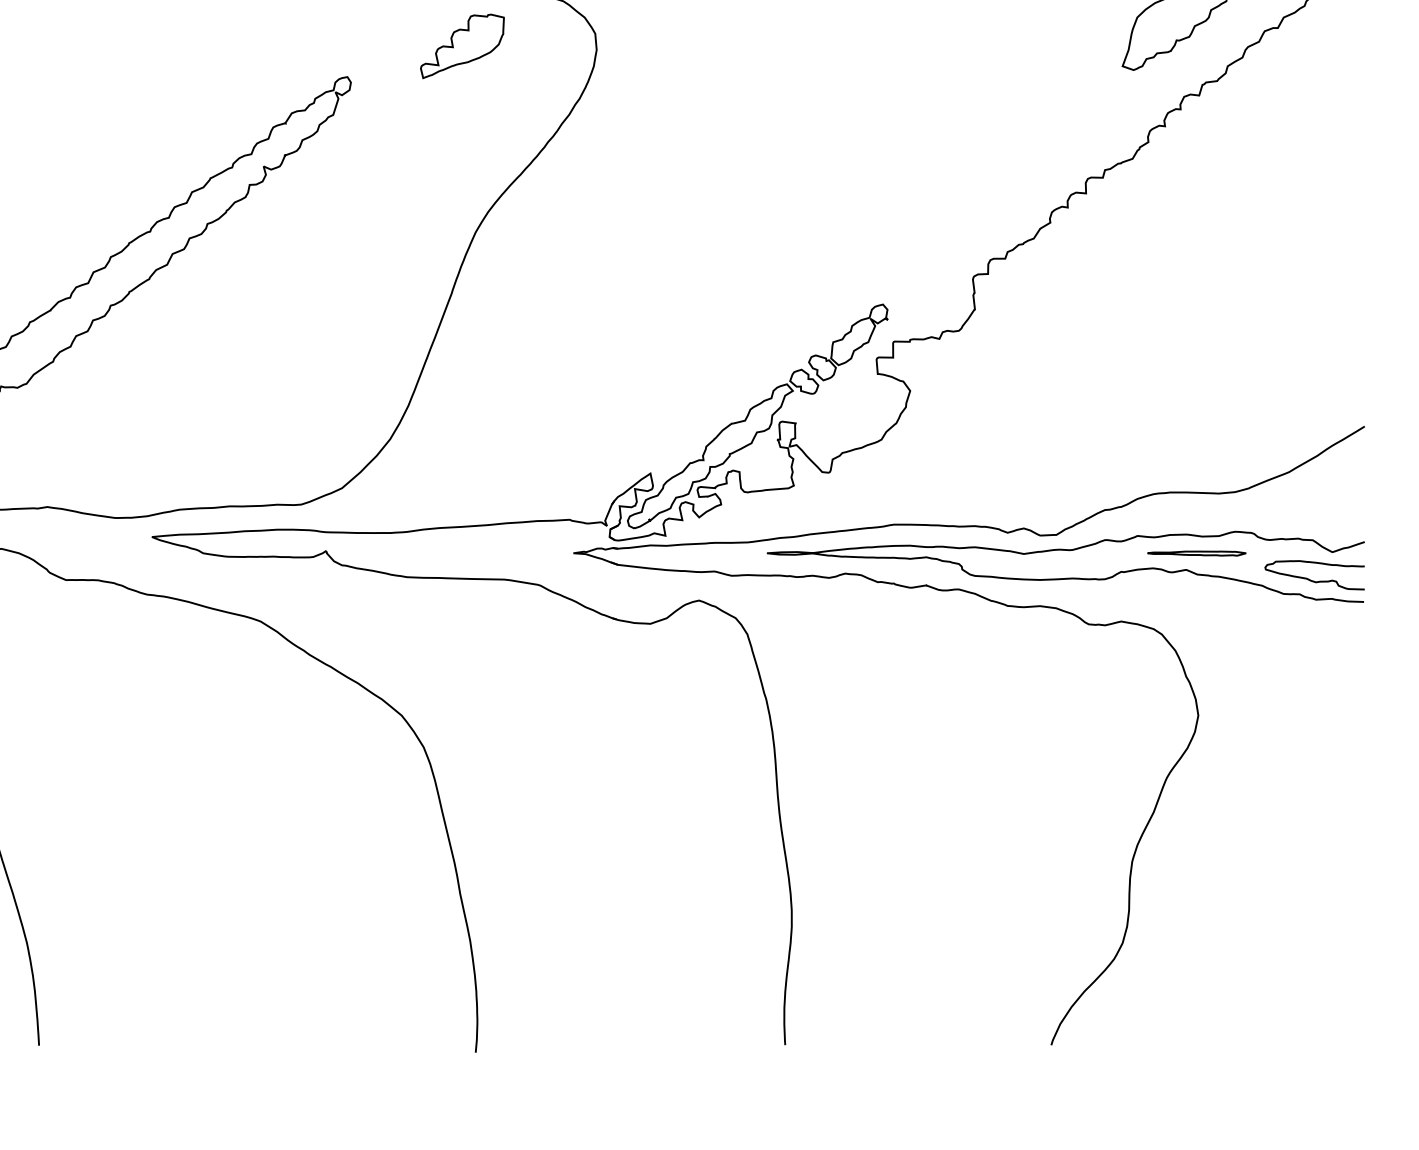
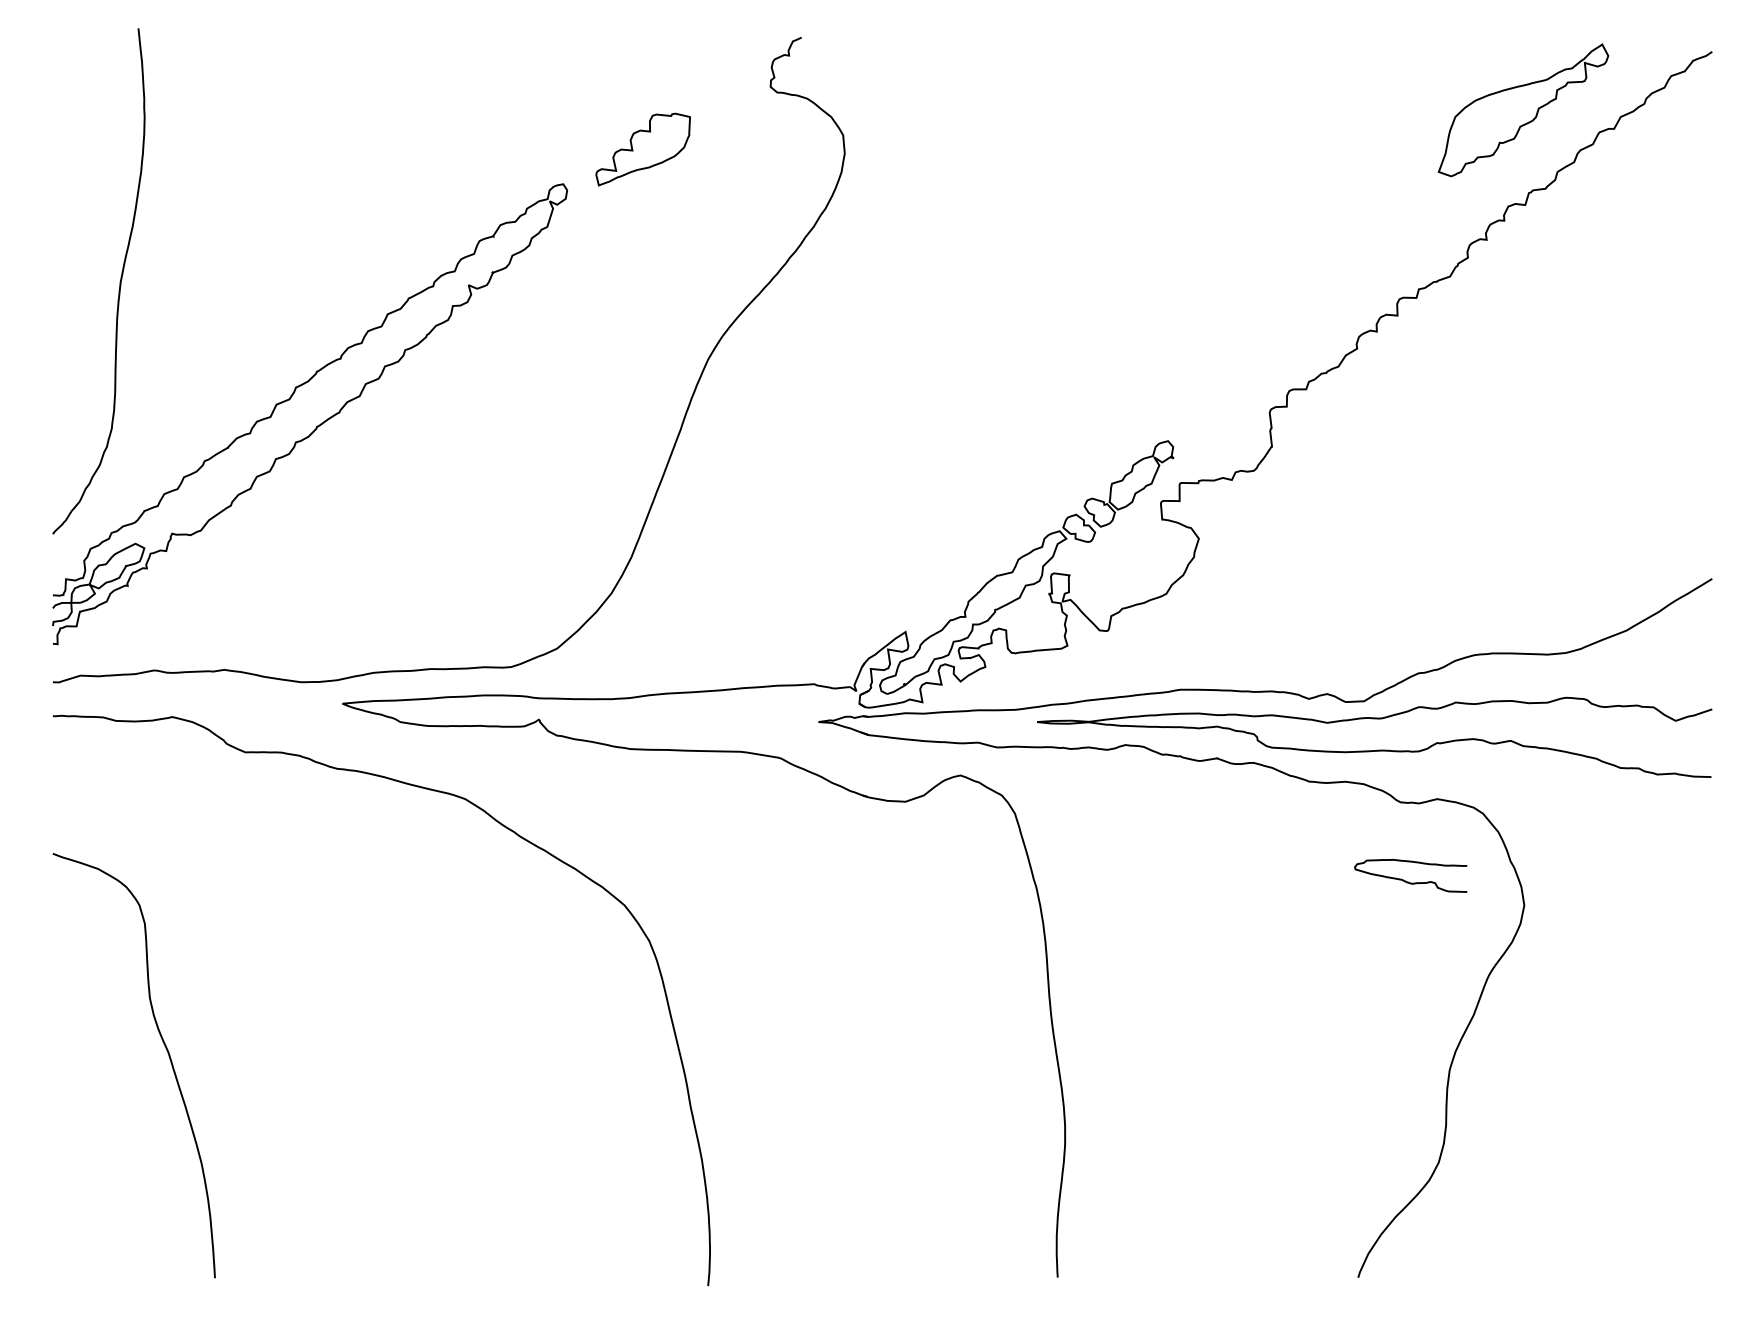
part: (461, 46) -> (642, 149), moved
part: (1196, 553) -> (1522, 722), removed
curve: (1312, 580) -> (1408, 881), moved

